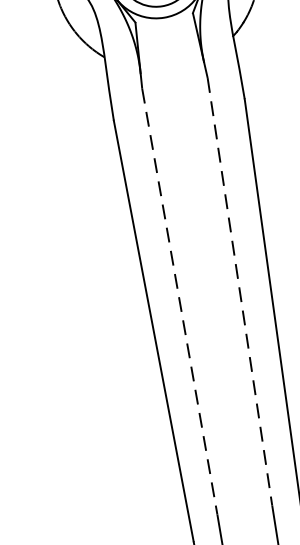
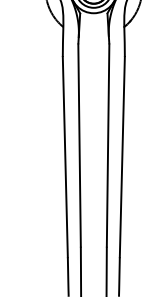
line: (241, 293) -> (108, 146), dashed -> solid
line: (179, 303) -> (79, 146), dashed -> solid

